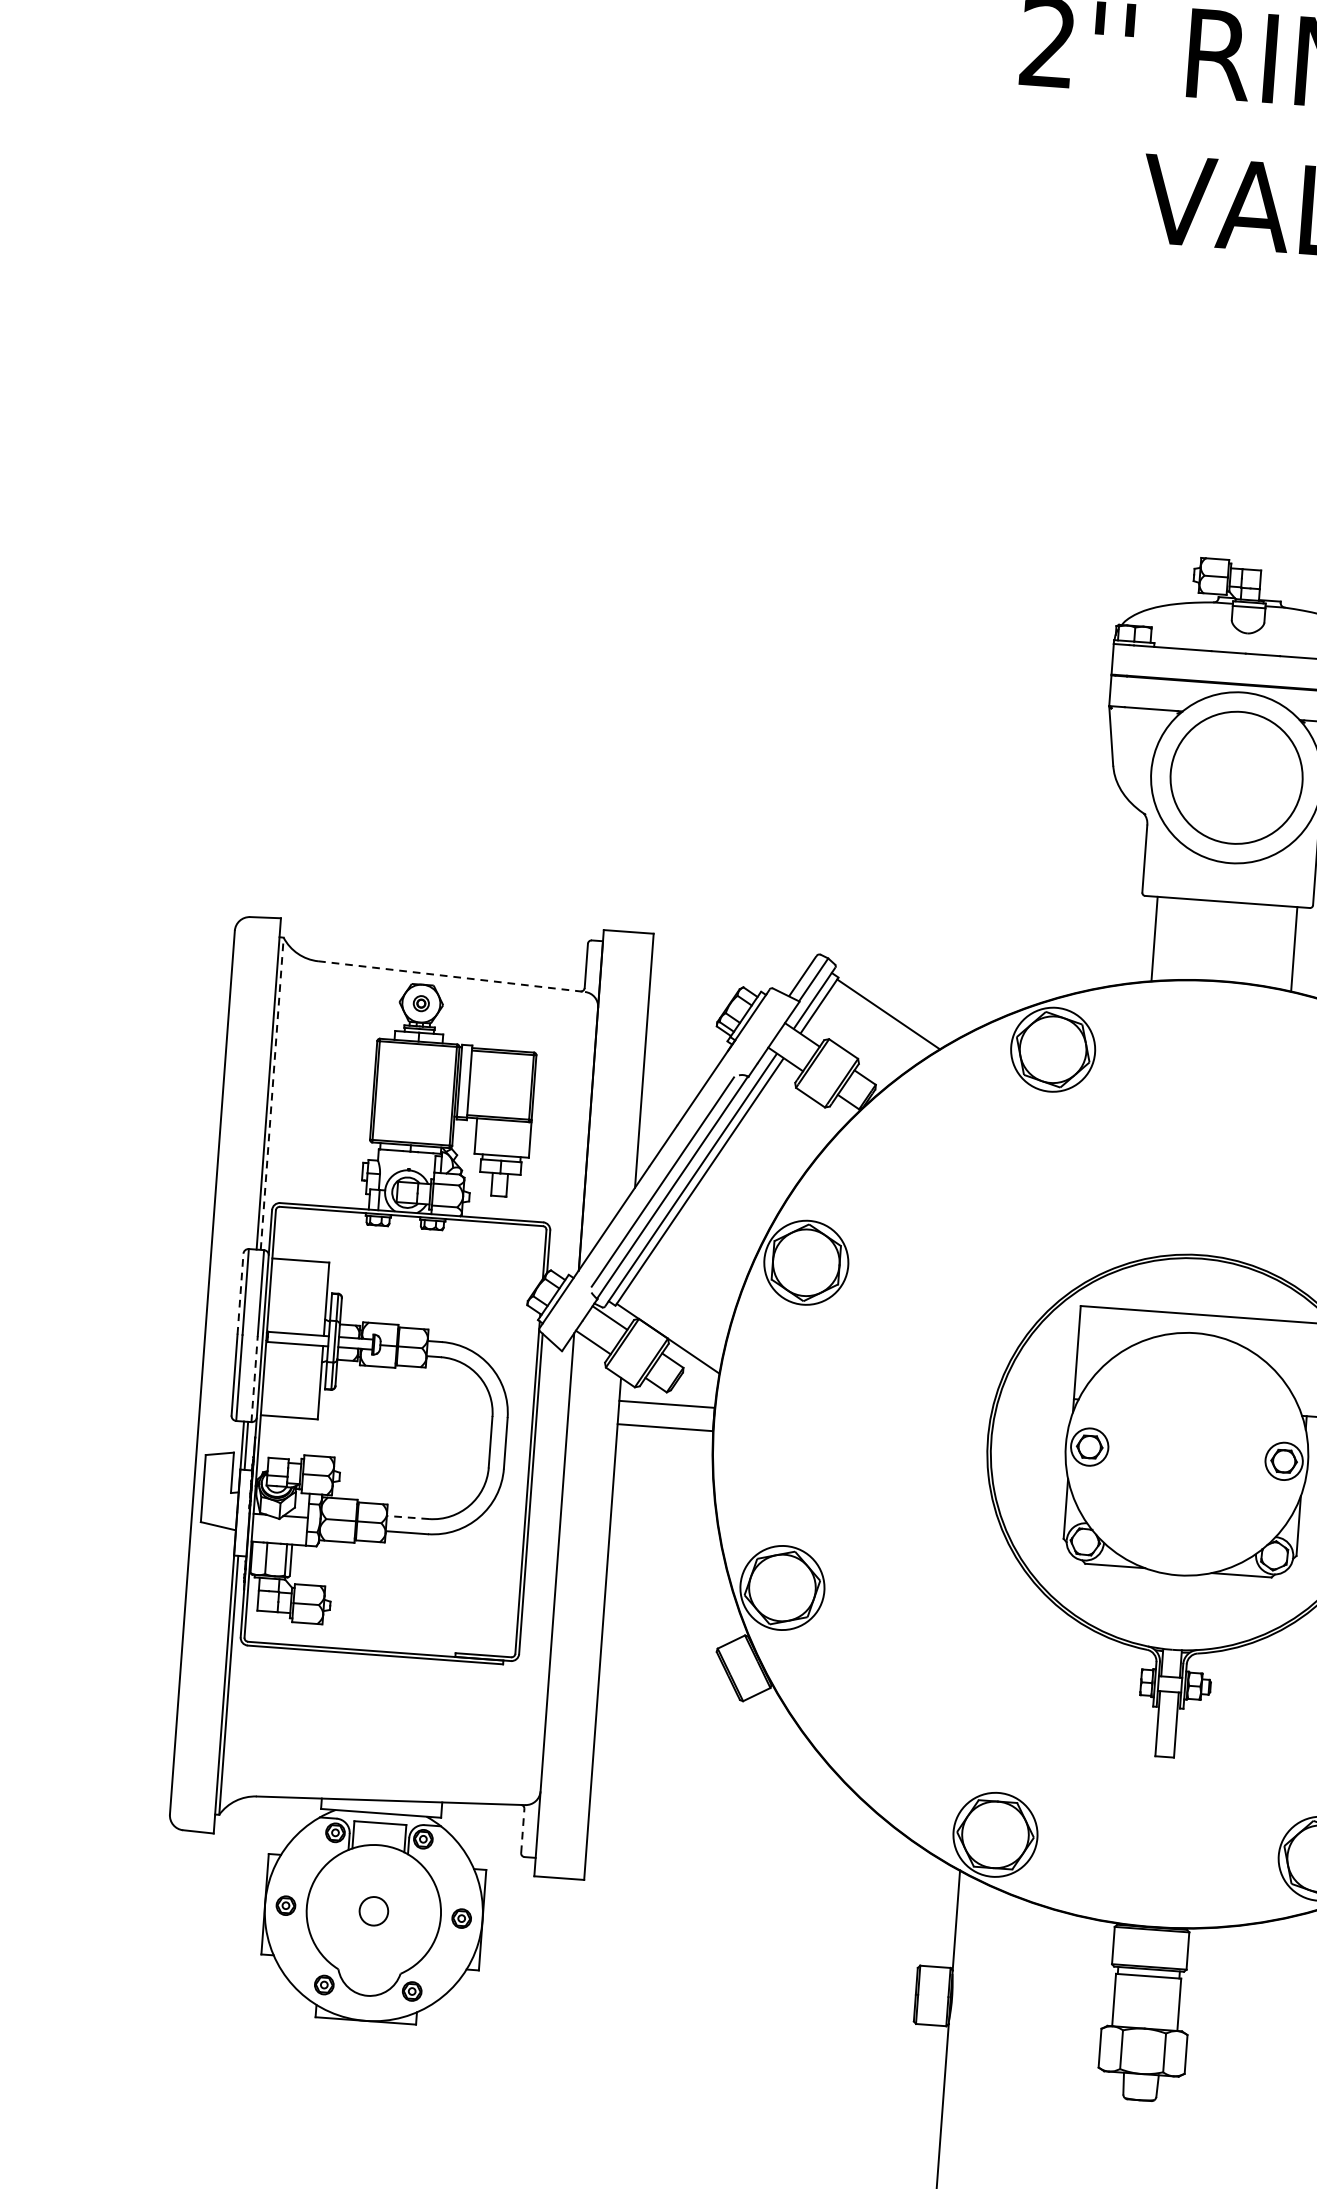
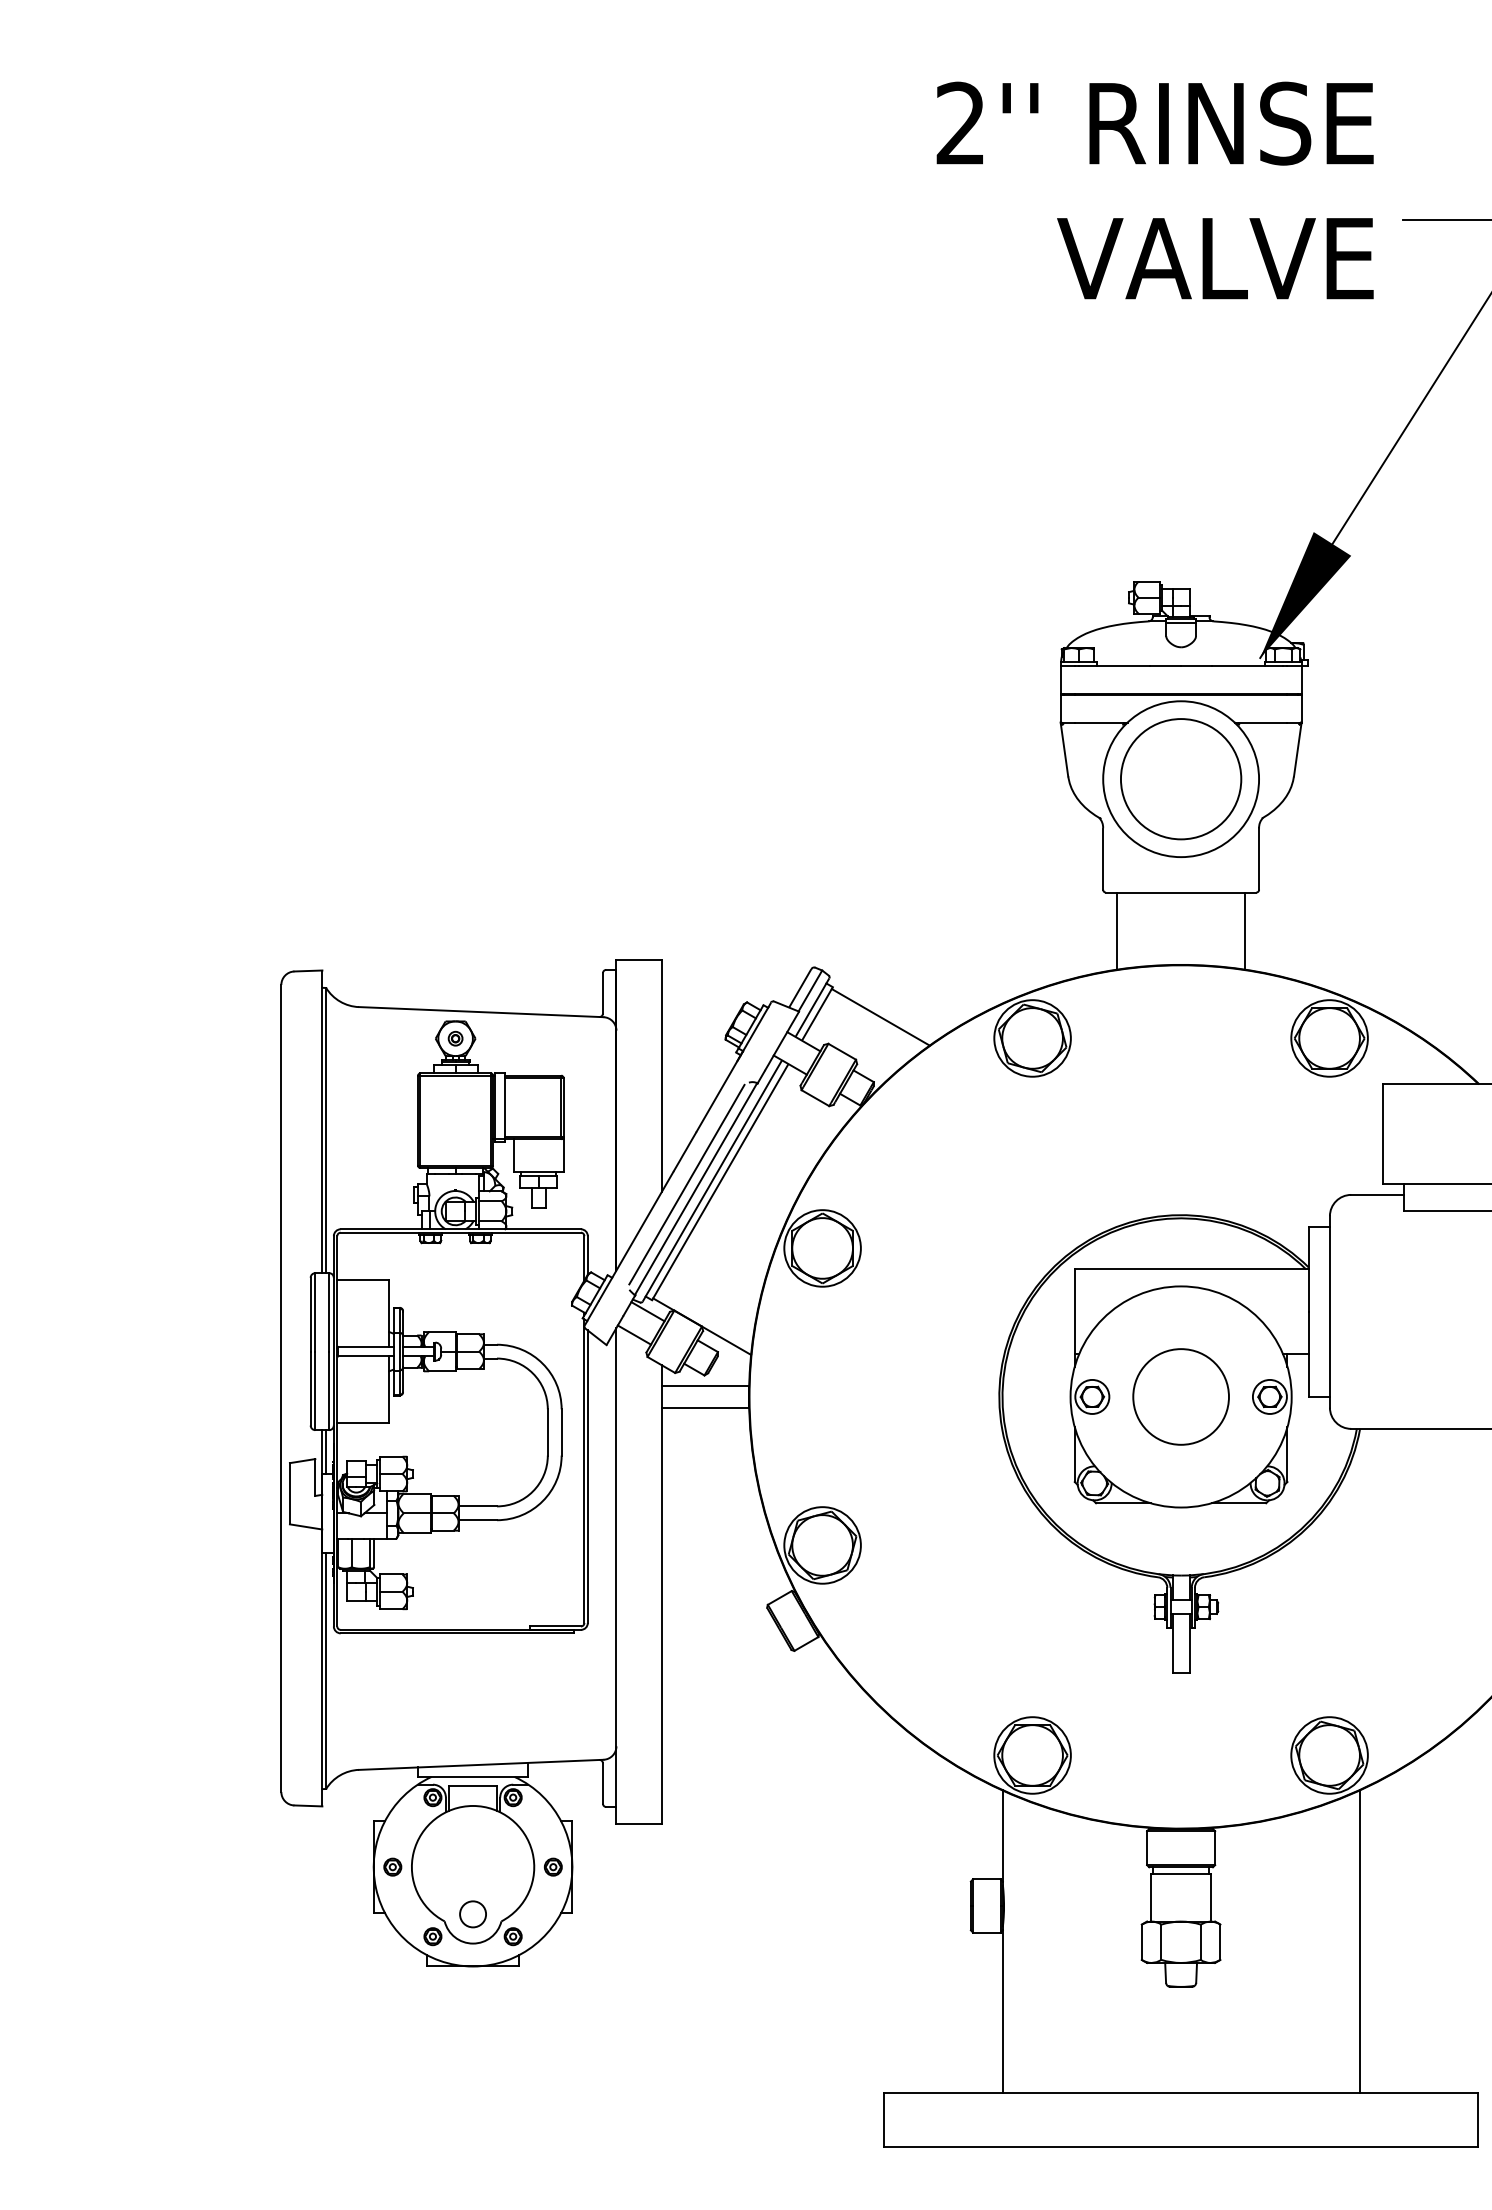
line: (451, 977) -> (481, 1012), dashed -> solid
line: (272, 1093) -> (326, 1130), dashed -> solid
line: (240, 1293) -> (310, 1314), dashed -> solid
line: (254, 1378) -> (329, 1390), dashed -> solid
circle: (1186, 1453) -> (1180, 1396), added
line: (407, 1517) -> (477, 1506), dashed -> solid
line: (522, 1829) -> (602, 1782), dashed -> solid
circle: (373, 1911) -> (472, 1914), moved

